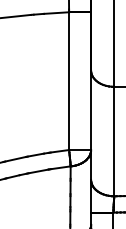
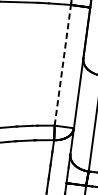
line: (69, 81) -> (63, 65), solid -> dashed

